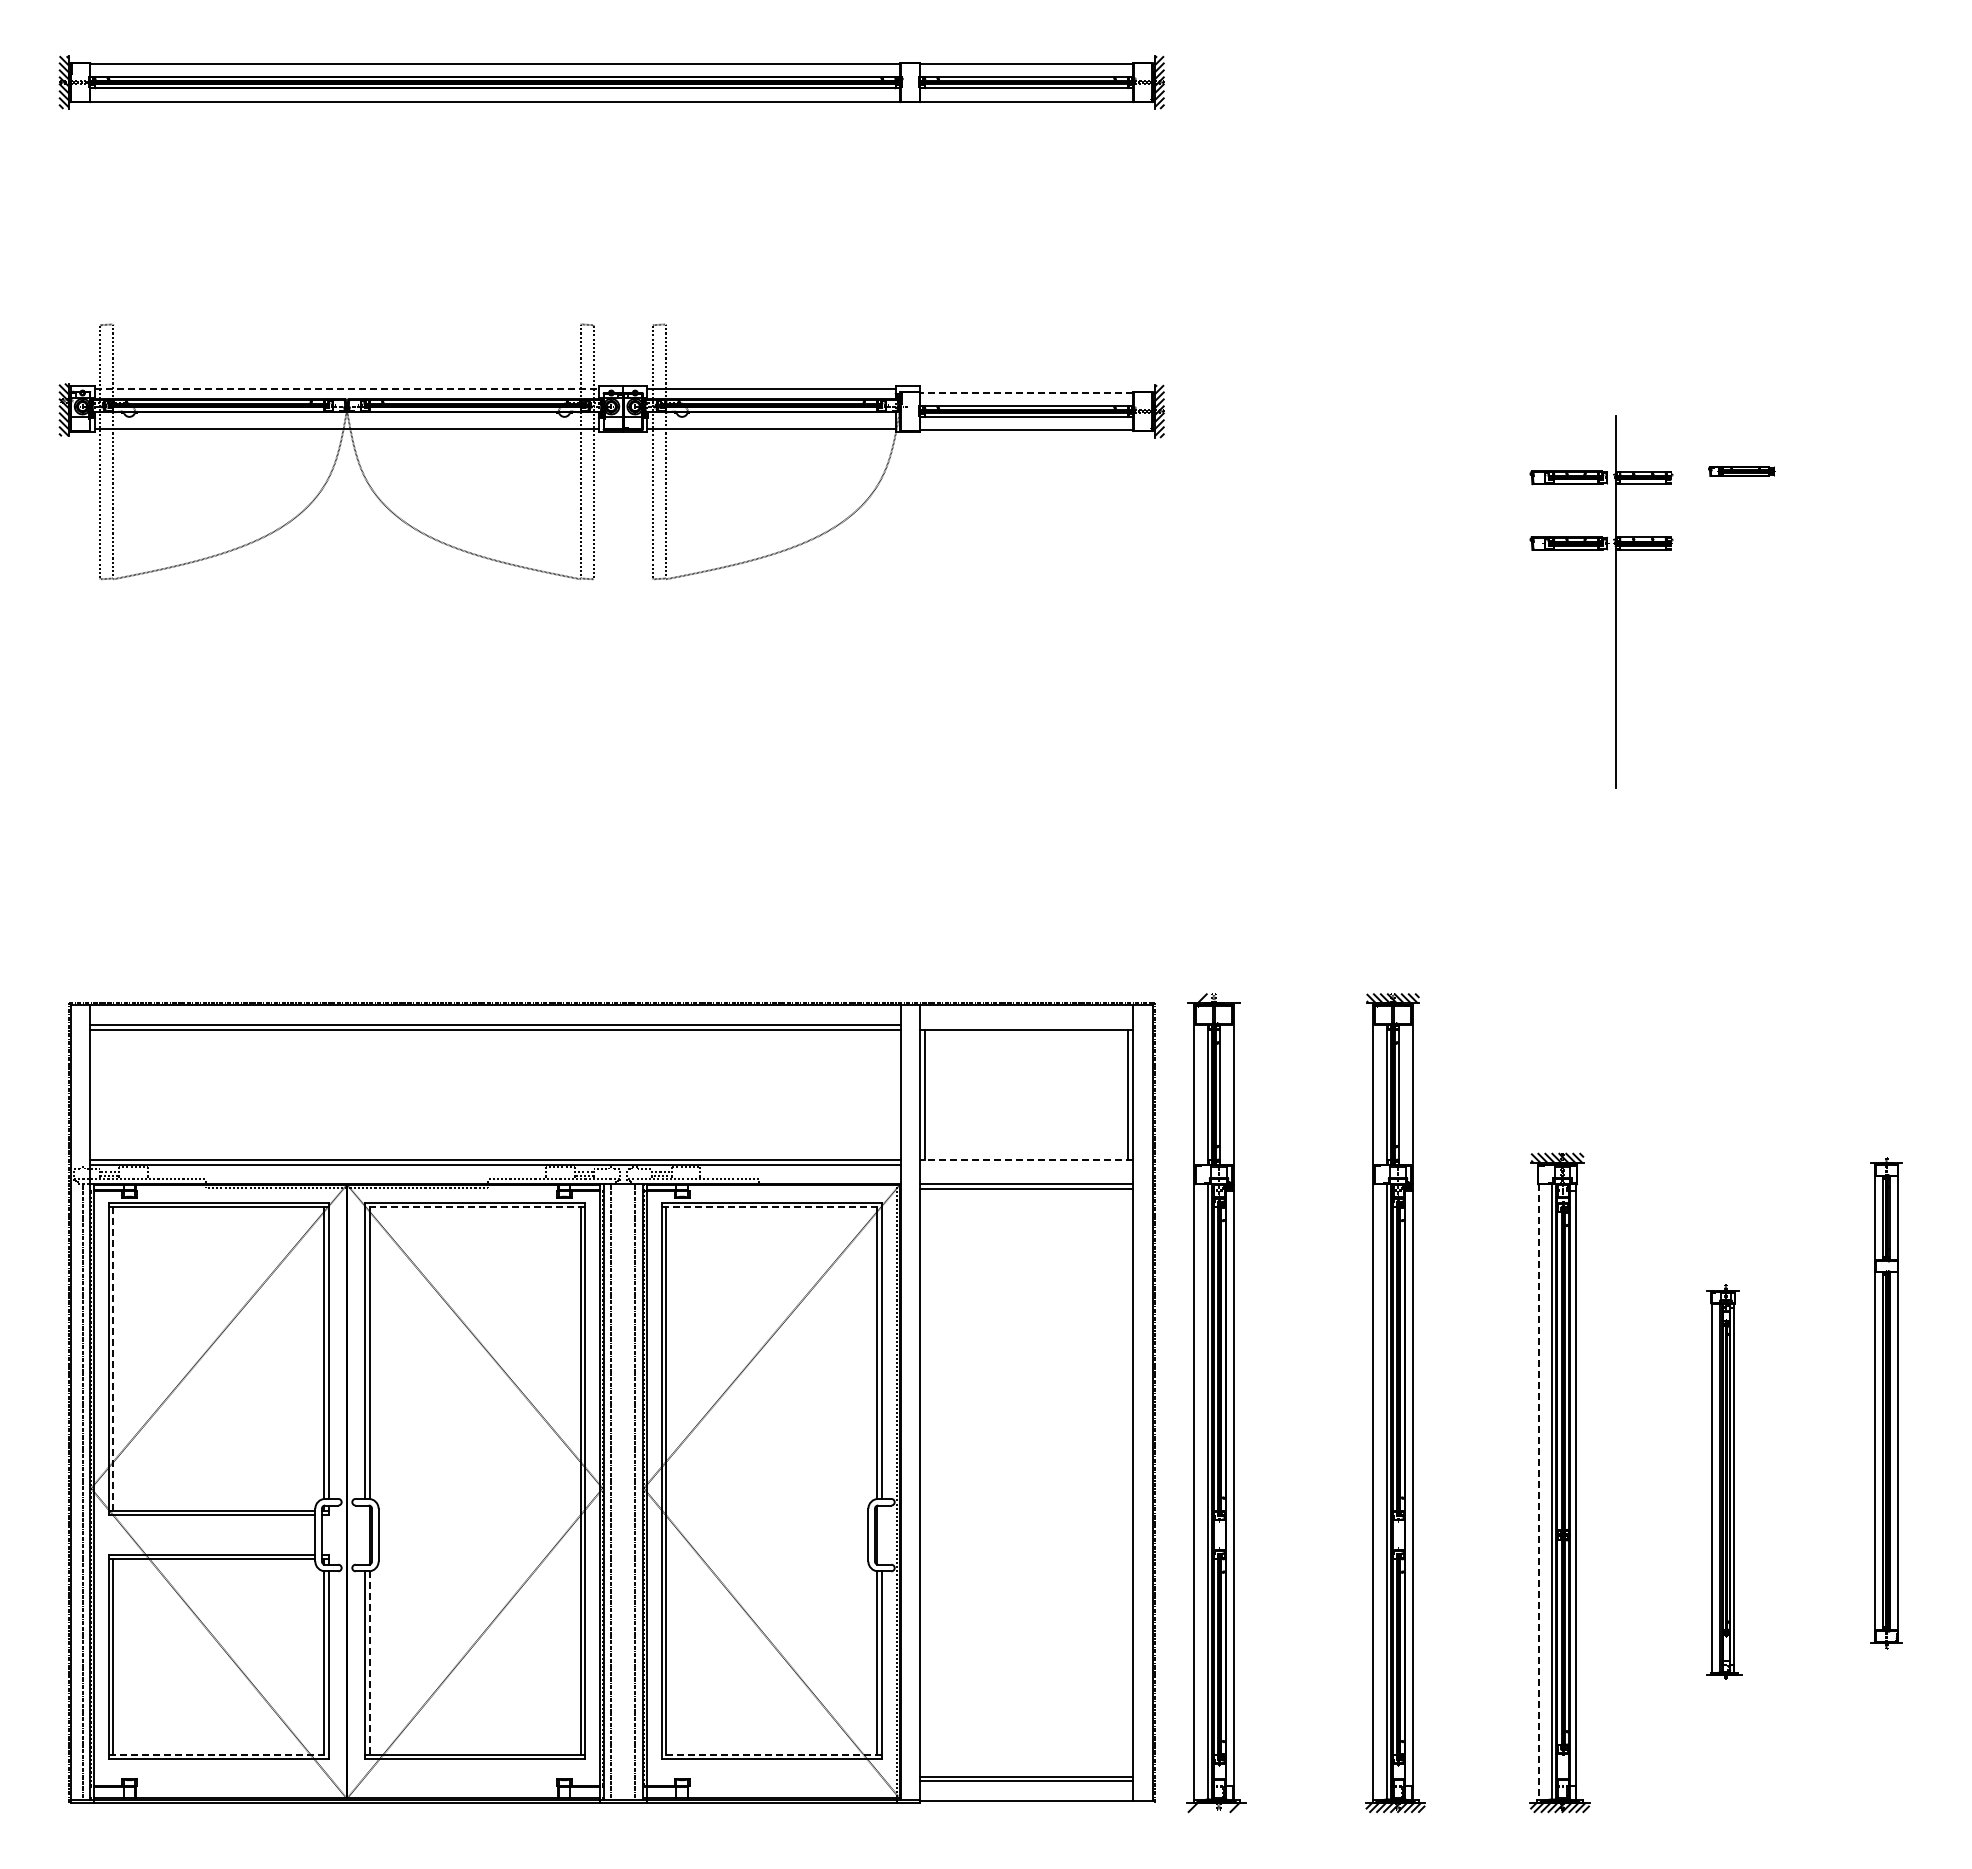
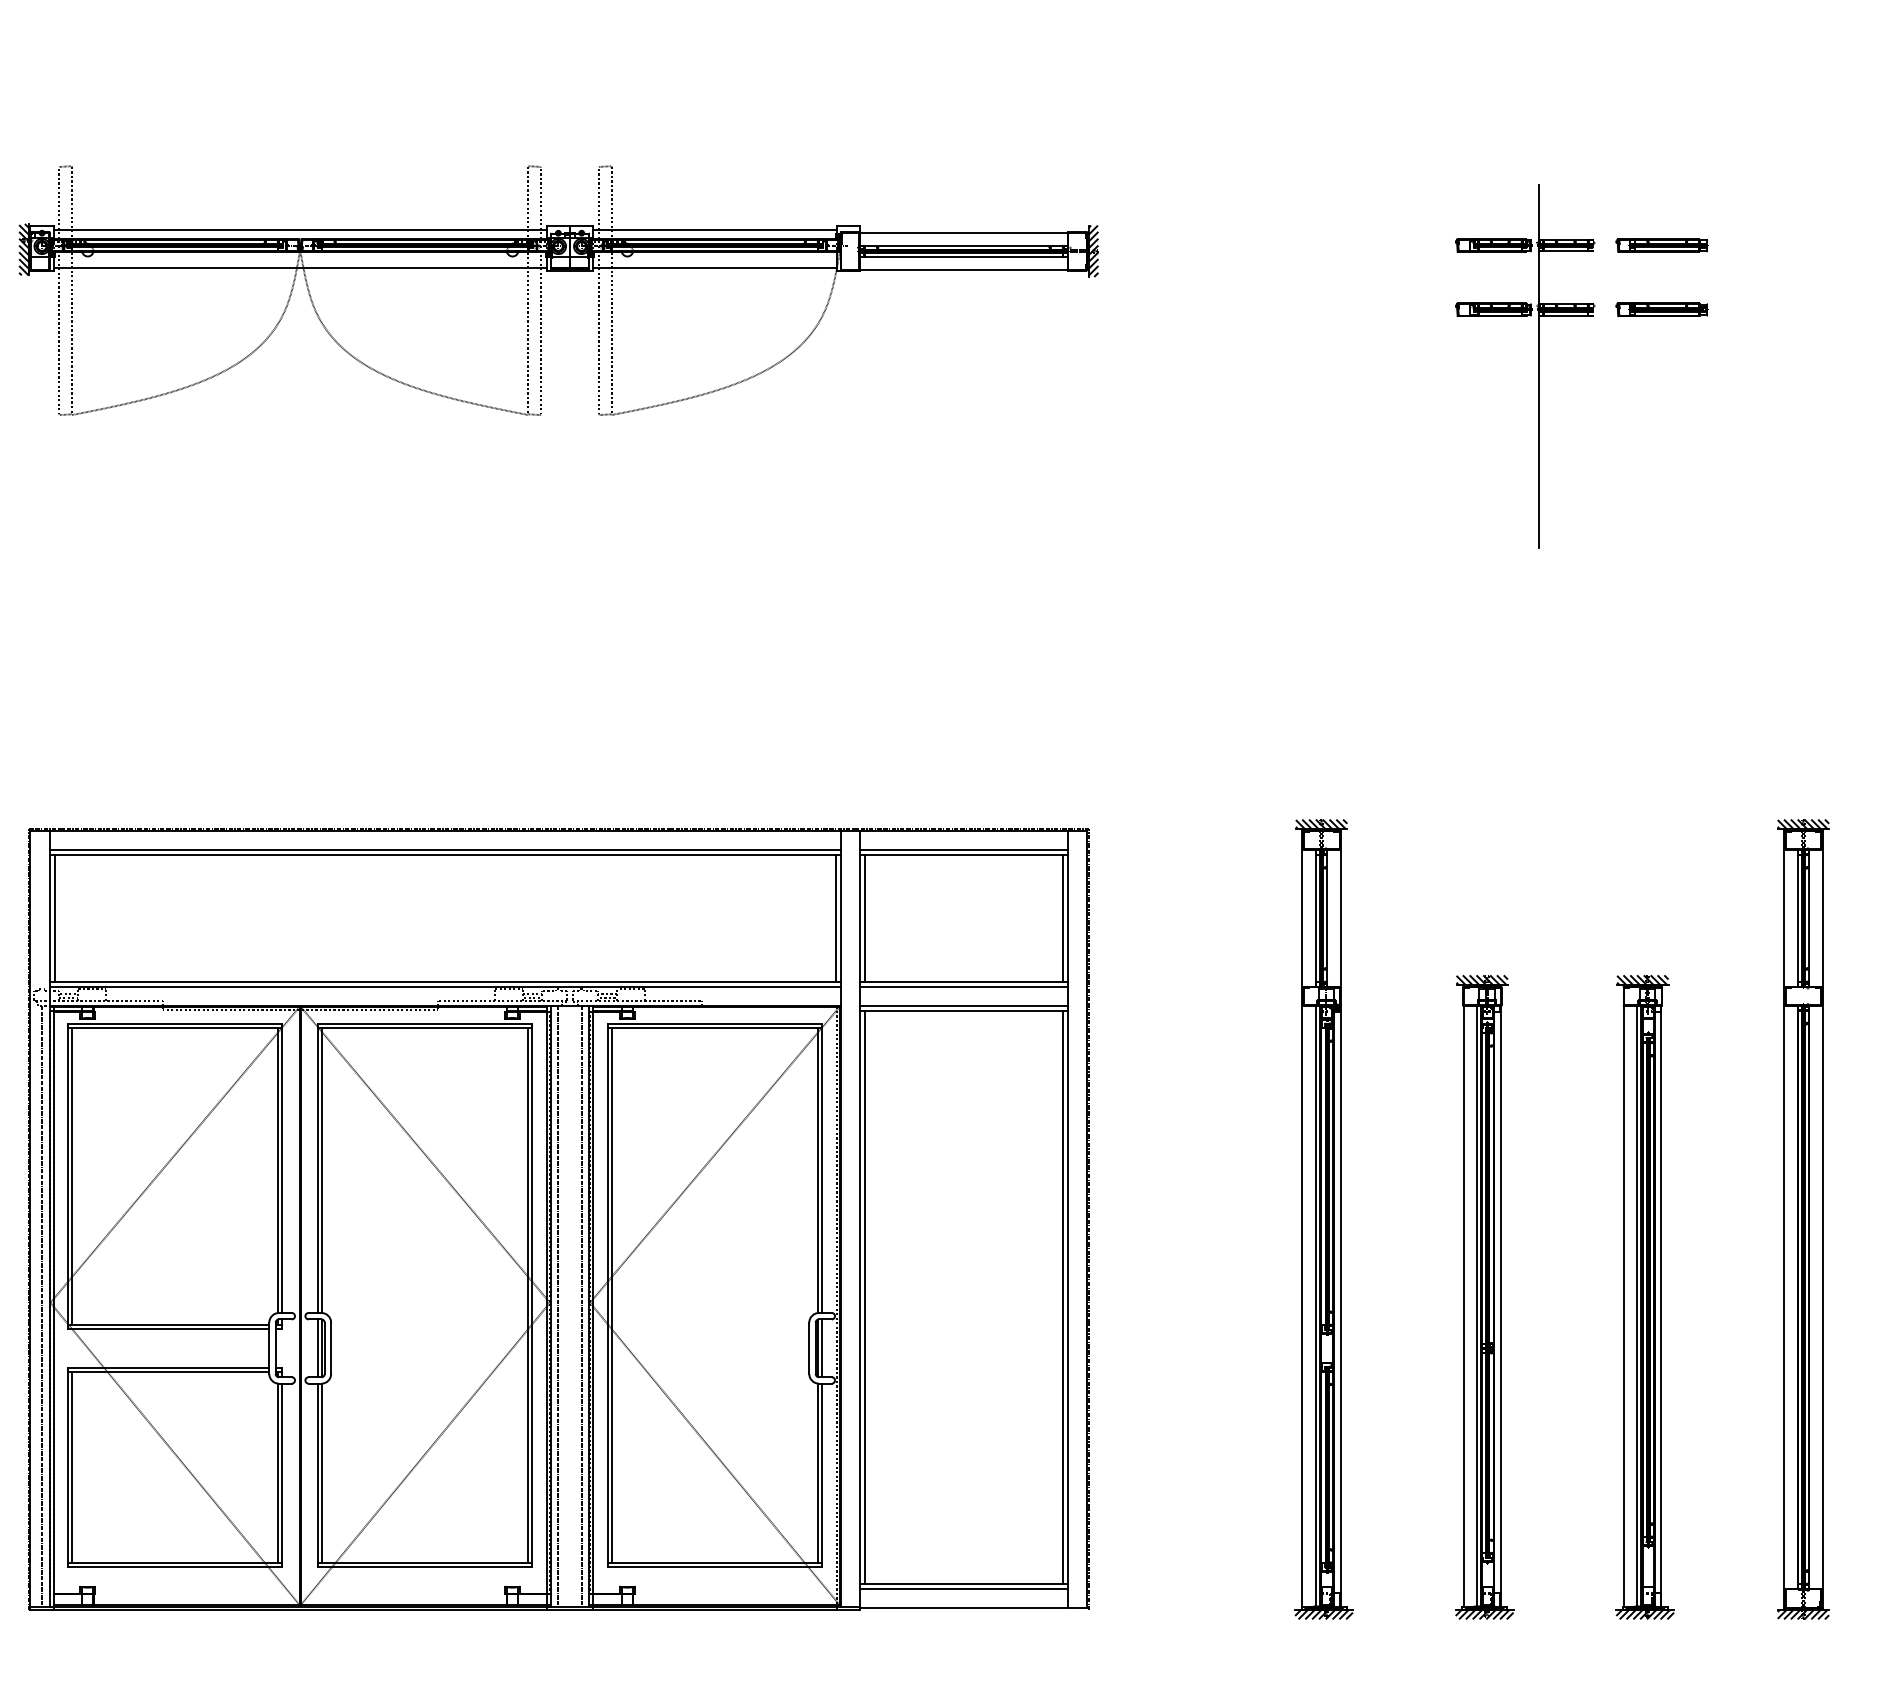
line: (347, 389) -> (300, 229), dashed -> solid
line: (1026, 392) -> (963, 232), dashed -> solid
part: (1741, 405) -> (1661, 245), added
part: (1741, 471) -> (1661, 309), size x1.43
part: (1615, 601) -> (1538, 366), moved
line: (1026, 1024) -> (963, 849), added
line: (95, 1094) -> (54, 918), added
line: (895, 1094) -> (835, 918), added
line: (1026, 1159) -> (963, 981), dashed -> solid
line: (1026, 1164) -> (963, 986), added
line: (475, 1207) -> (425, 1028), dashed -> solid
line: (771, 1207) -> (714, 1028), dashed -> solid
line: (113, 1359) -> (72, 1176), dashed -> solid
part: (1216, 1402) -> (1149, 1218), removed
part: (1886, 1403) -> (1803, 1219), size x1.67
line: (925, 1482) -> (865, 1296), added
line: (1128, 1482) -> (1063, 1296), added
part: (1724, 1482) -> (1645, 1296), size x1.67
line: (1538, 1491) -> (1463, 1305), dashed -> solid
line: (365, 1534) -> (318, 1347), added
line: (881, 1534) -> (822, 1347), added
line: (369, 1663) -> (322, 1473), dashed -> solid
line: (218, 1754) -> (174, 1562), dashed -> solid
line: (771, 1754) -> (714, 1562), dashed -> solid

